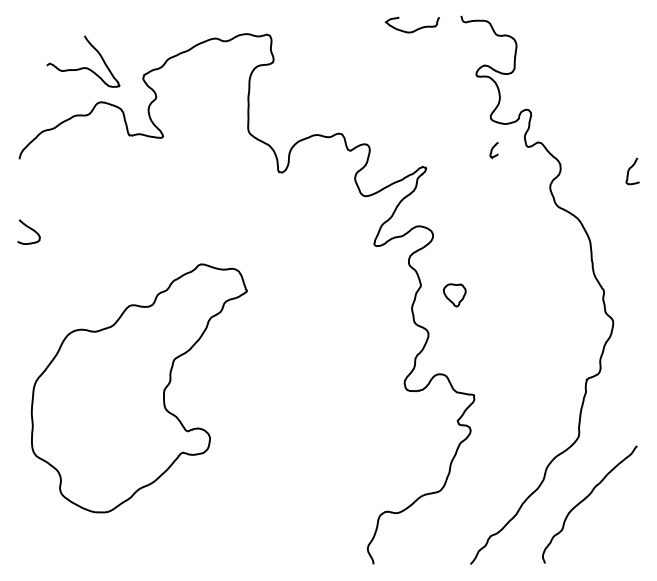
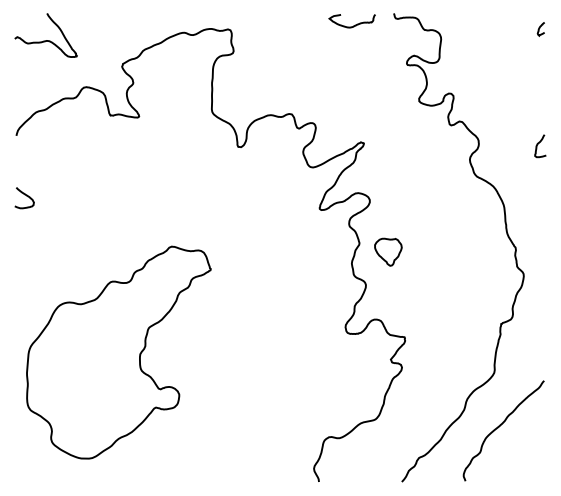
curve: (82, 67) -> (45, 40), moved
curve: (493, 149) -> (540, 28), moved
part: (454, 294) -> (388, 251), size x1.43
part: (138, 388) -> (118, 352), moved

